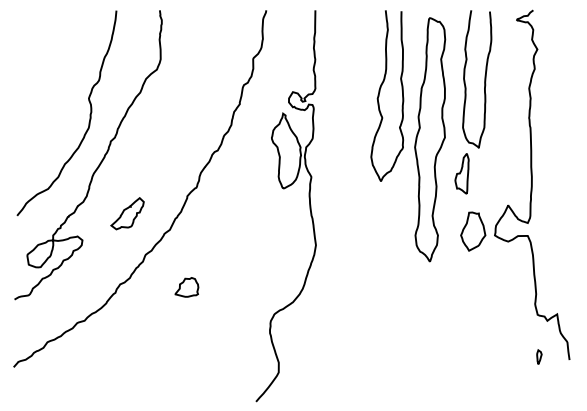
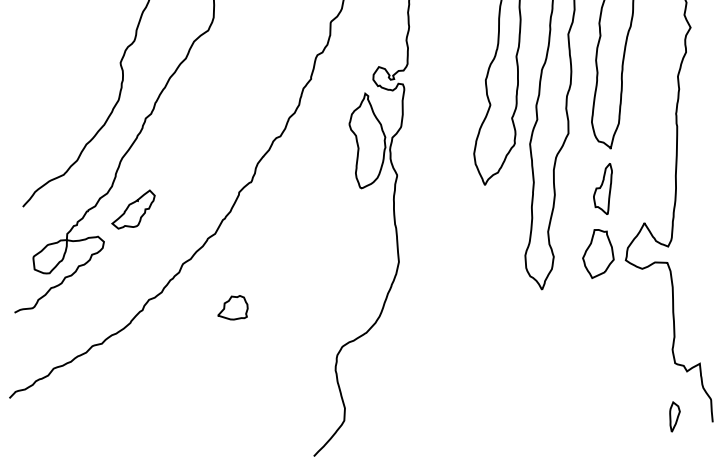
part: (461, 173) -> (602, 188), moved
part: (127, 213) -> (133, 209), moved
part: (539, 356) -> (674, 416), size x1.67

